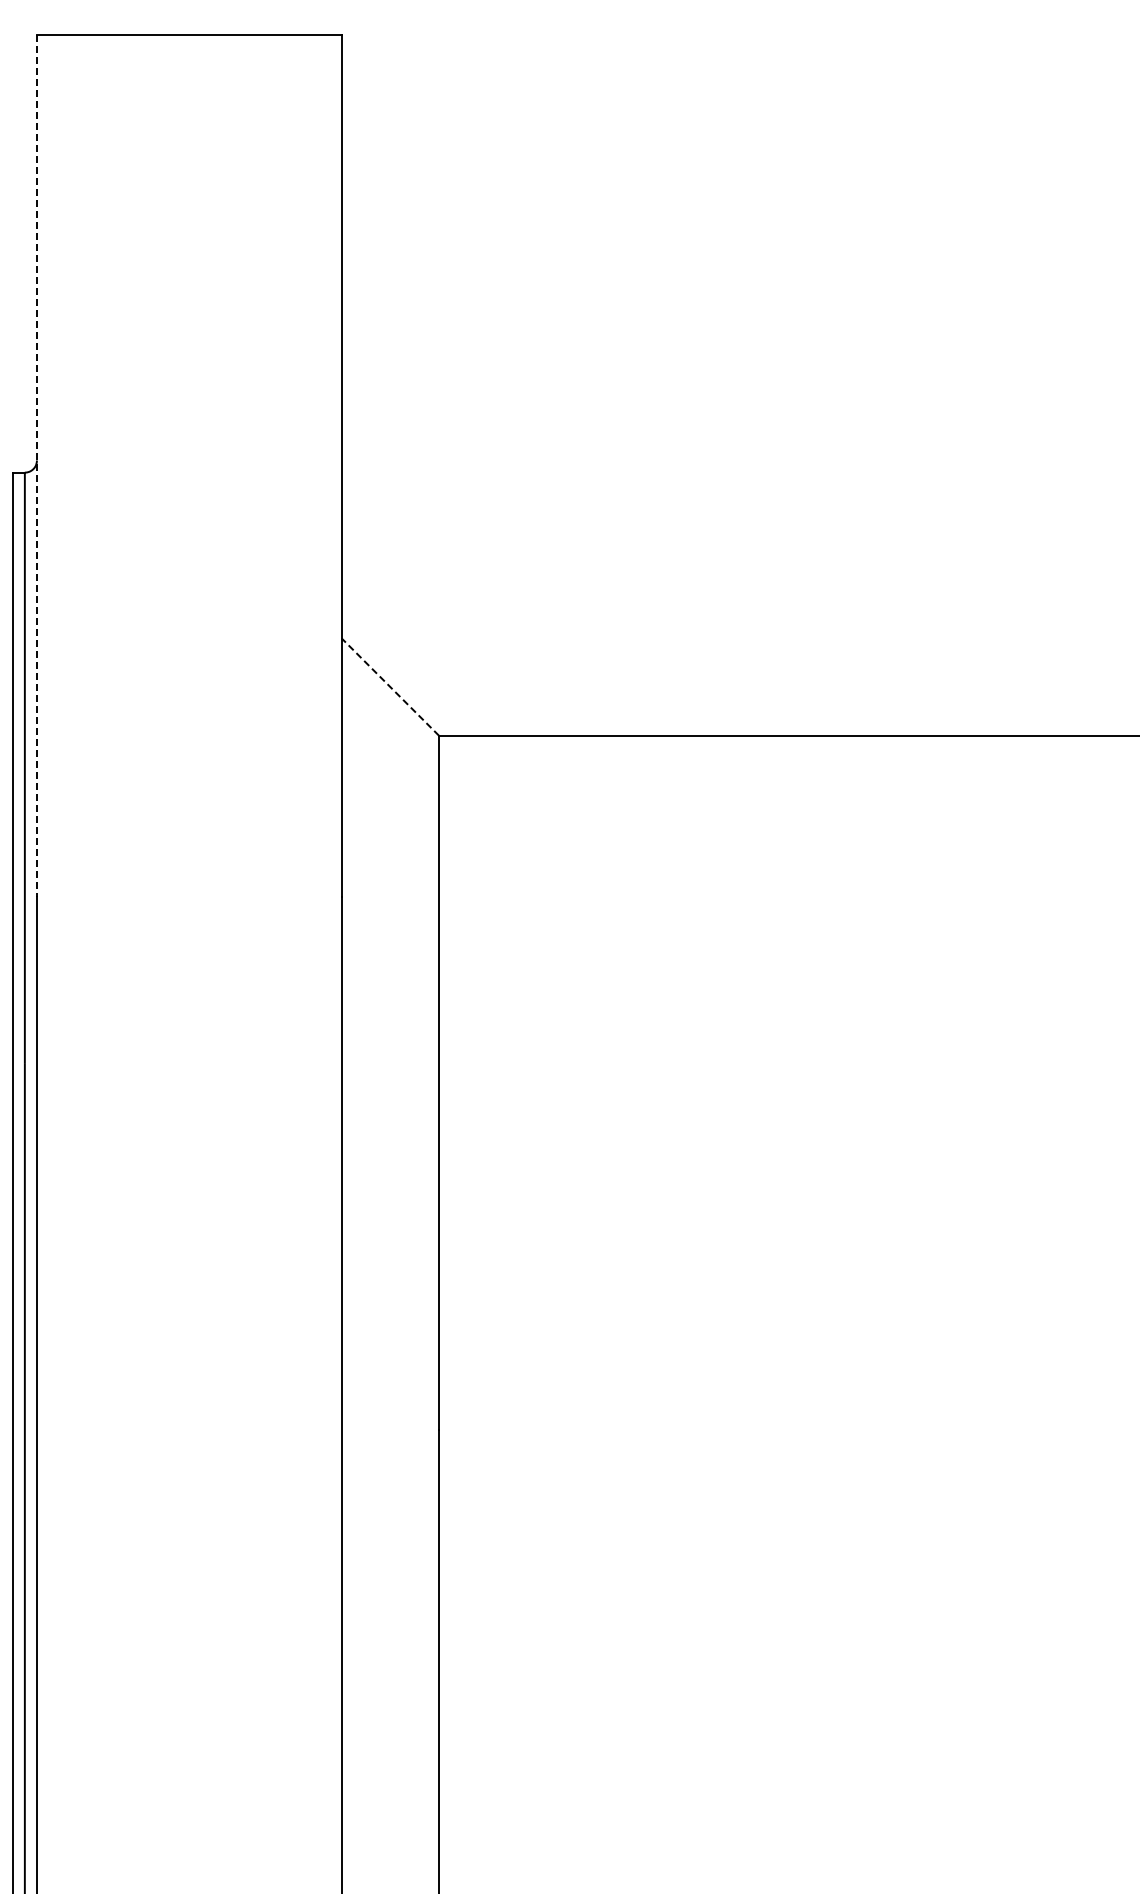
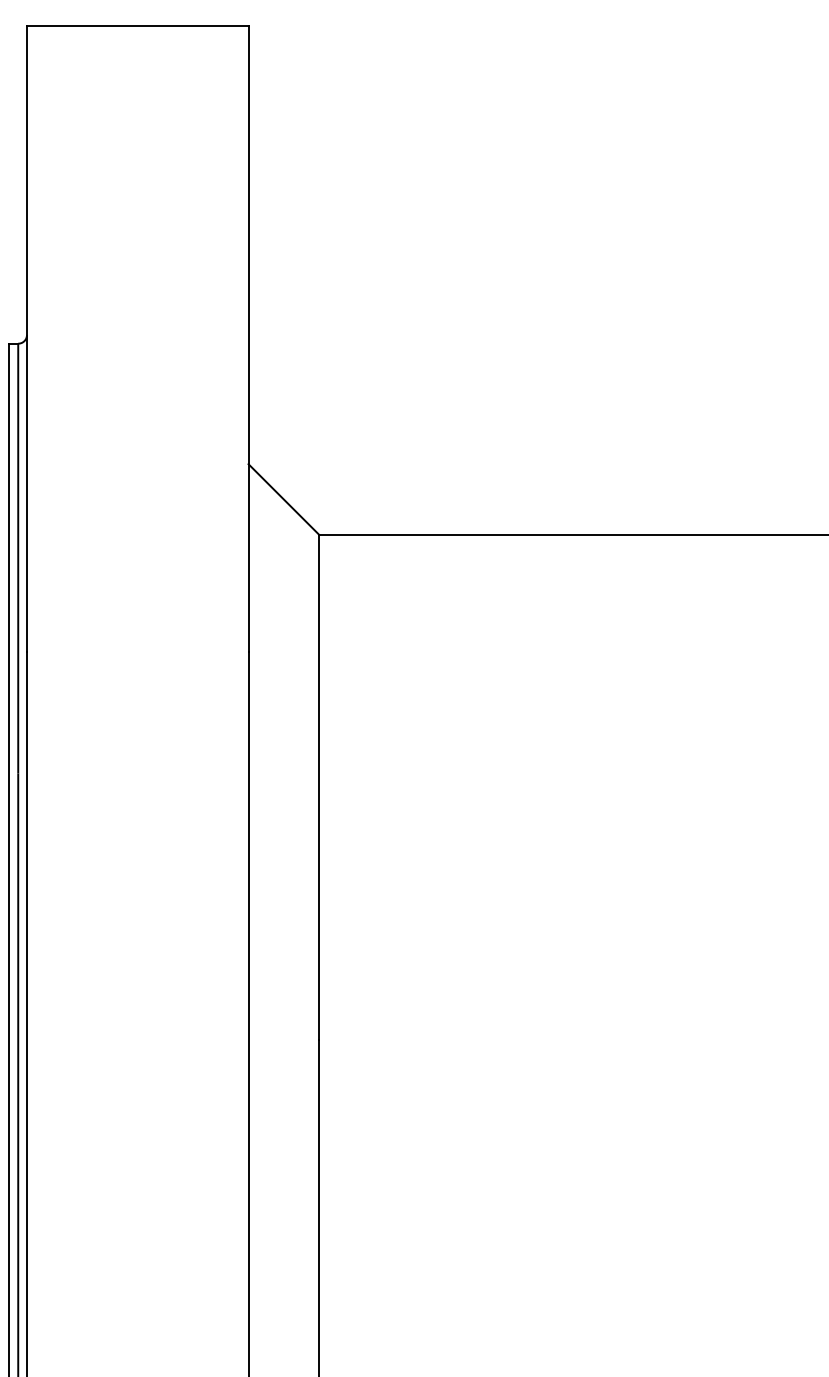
line: (37, 465) -> (27, 338), dashed -> solid
line: (390, 687) -> (284, 499), dashed -> solid

